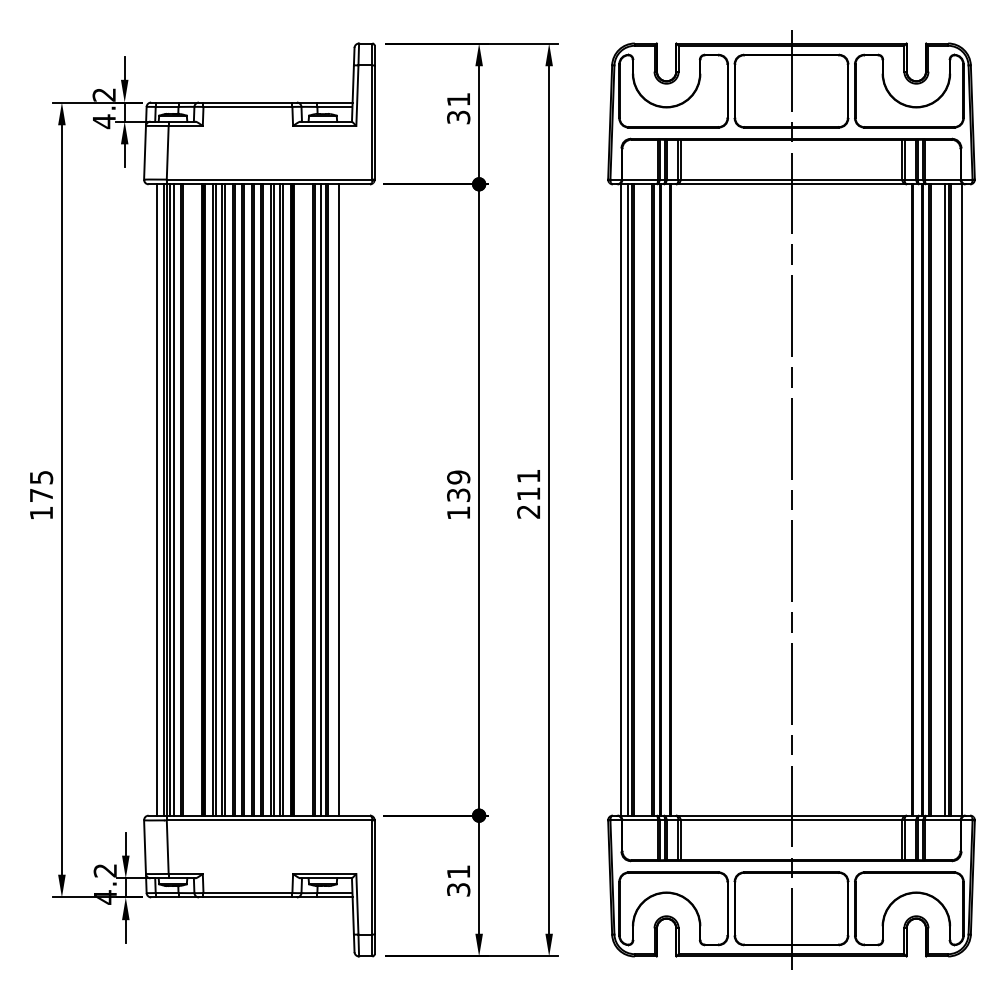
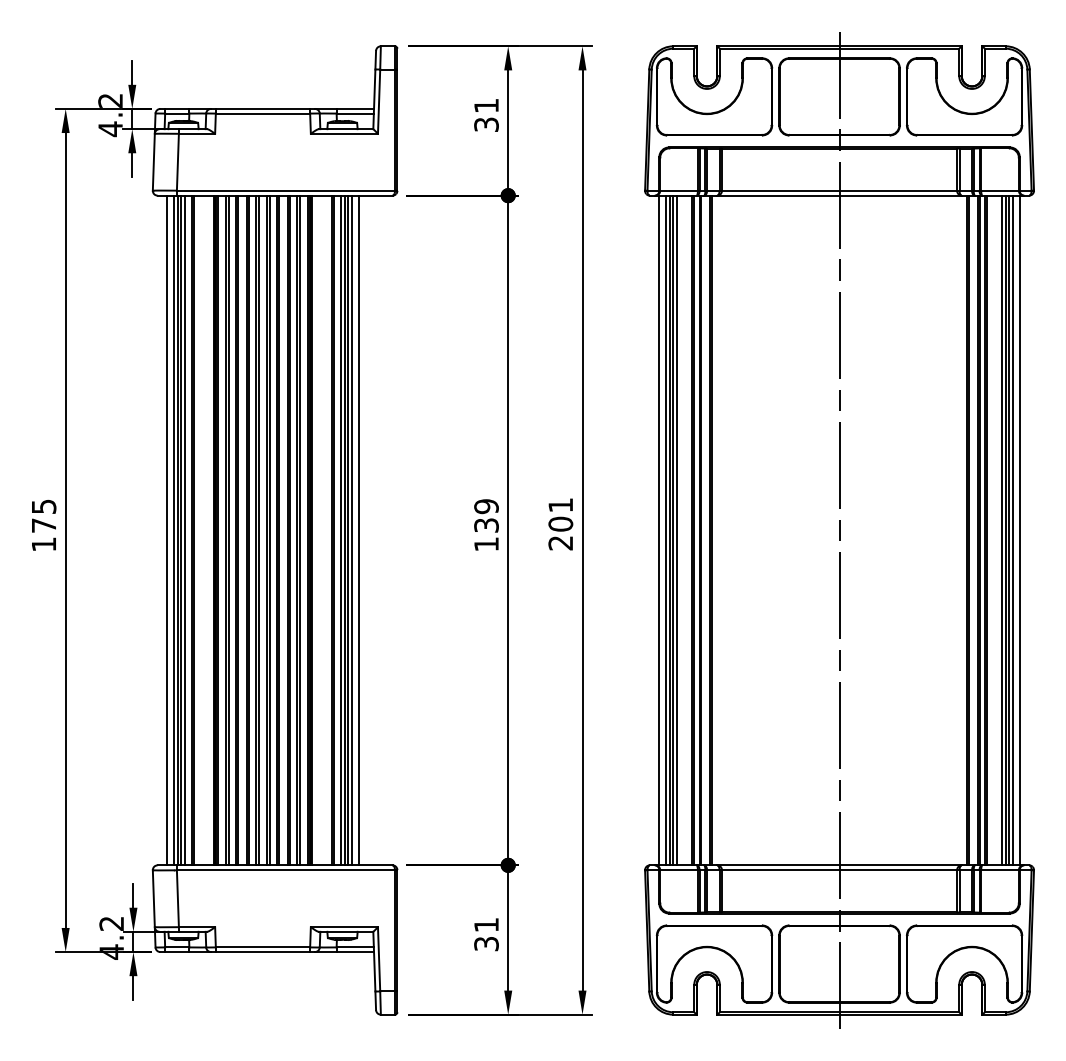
text: (528, 494) -> (560, 524), 211 -> 201
line: (332, 499) -> (352, 529), added
line: (638, 499) -> (677, 529), added
line: (955, 499) -> (1013, 529), added

